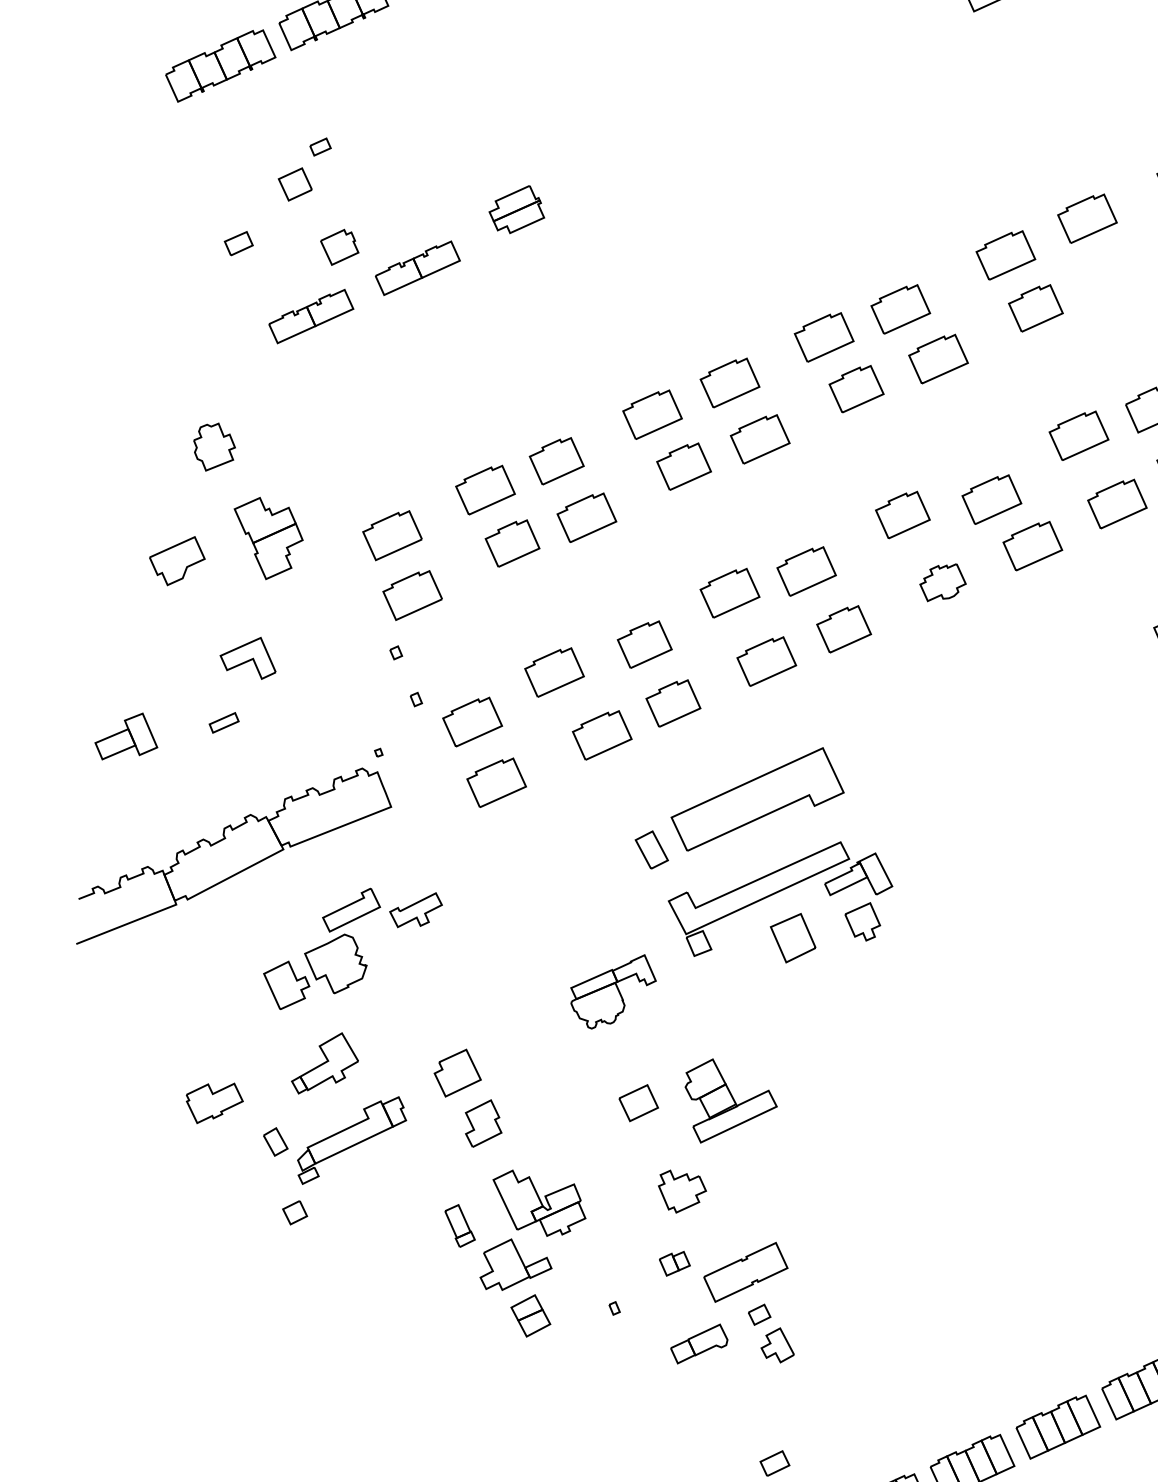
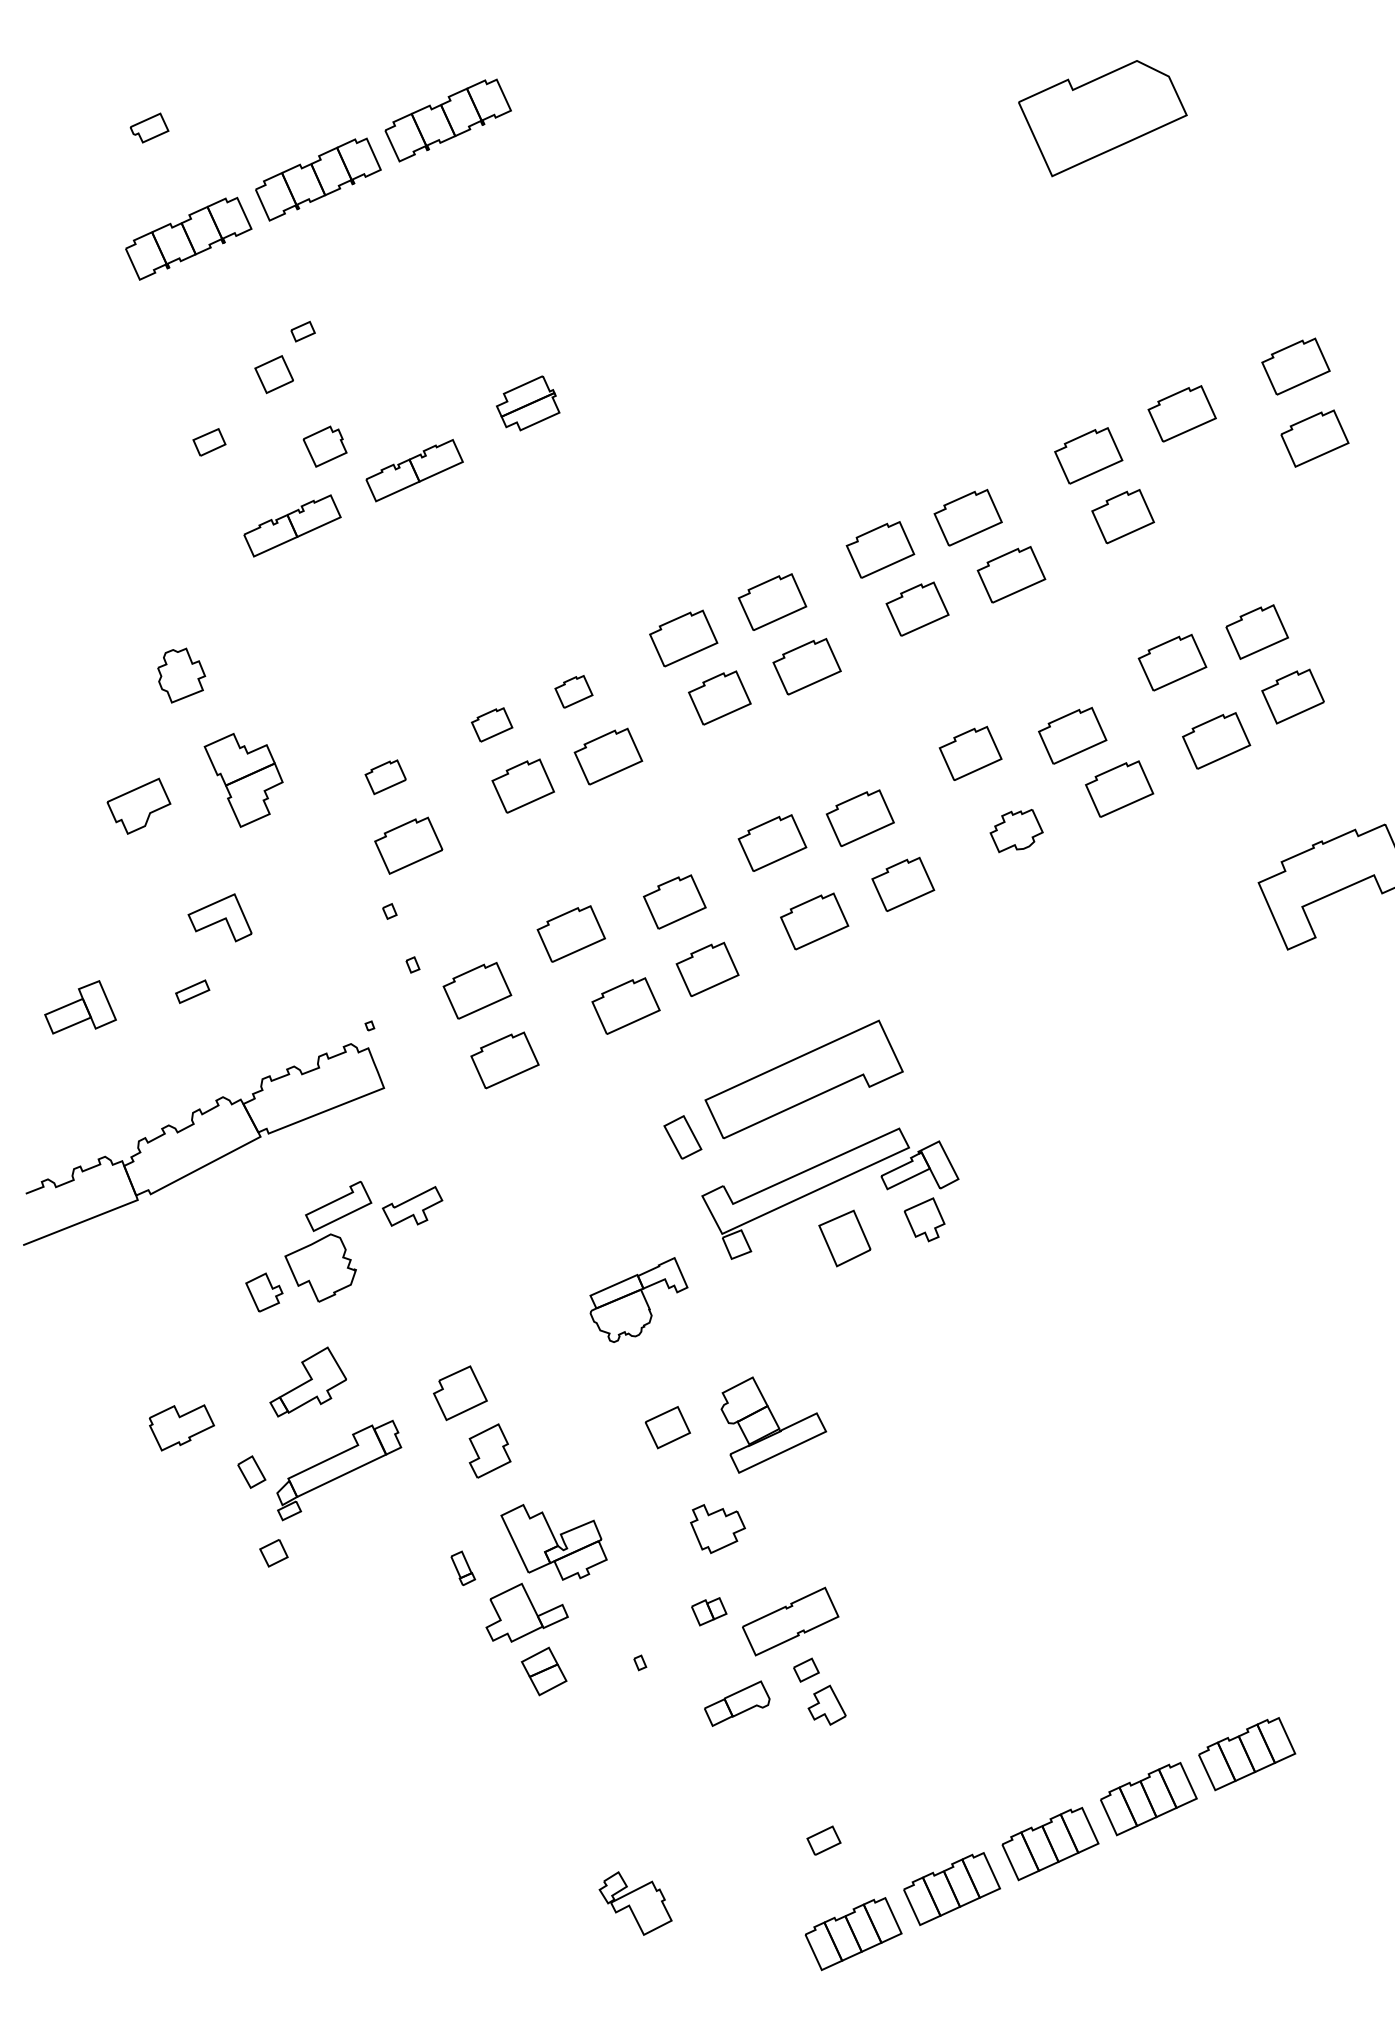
part: (556, 460) -> (573, 691), size x0.6
part: (484, 489) -> (491, 724), size x0.6
part: (392, 535) -> (385, 777), size x0.6
part: (286, 985) -> (264, 1292), size x0.7
part: (460, 1226) -> (463, 1568), size x0.7

